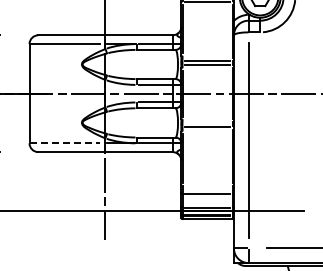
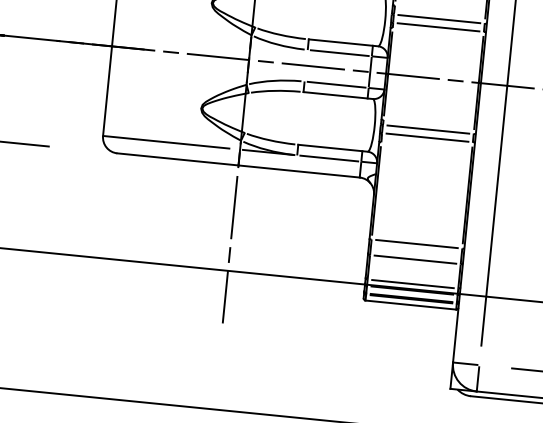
line: (207, 122) -> (428, 130), added
line: (64, 143) -> (166, 142), dashed -> solid
line: (207, 185) -> (416, 244), added

